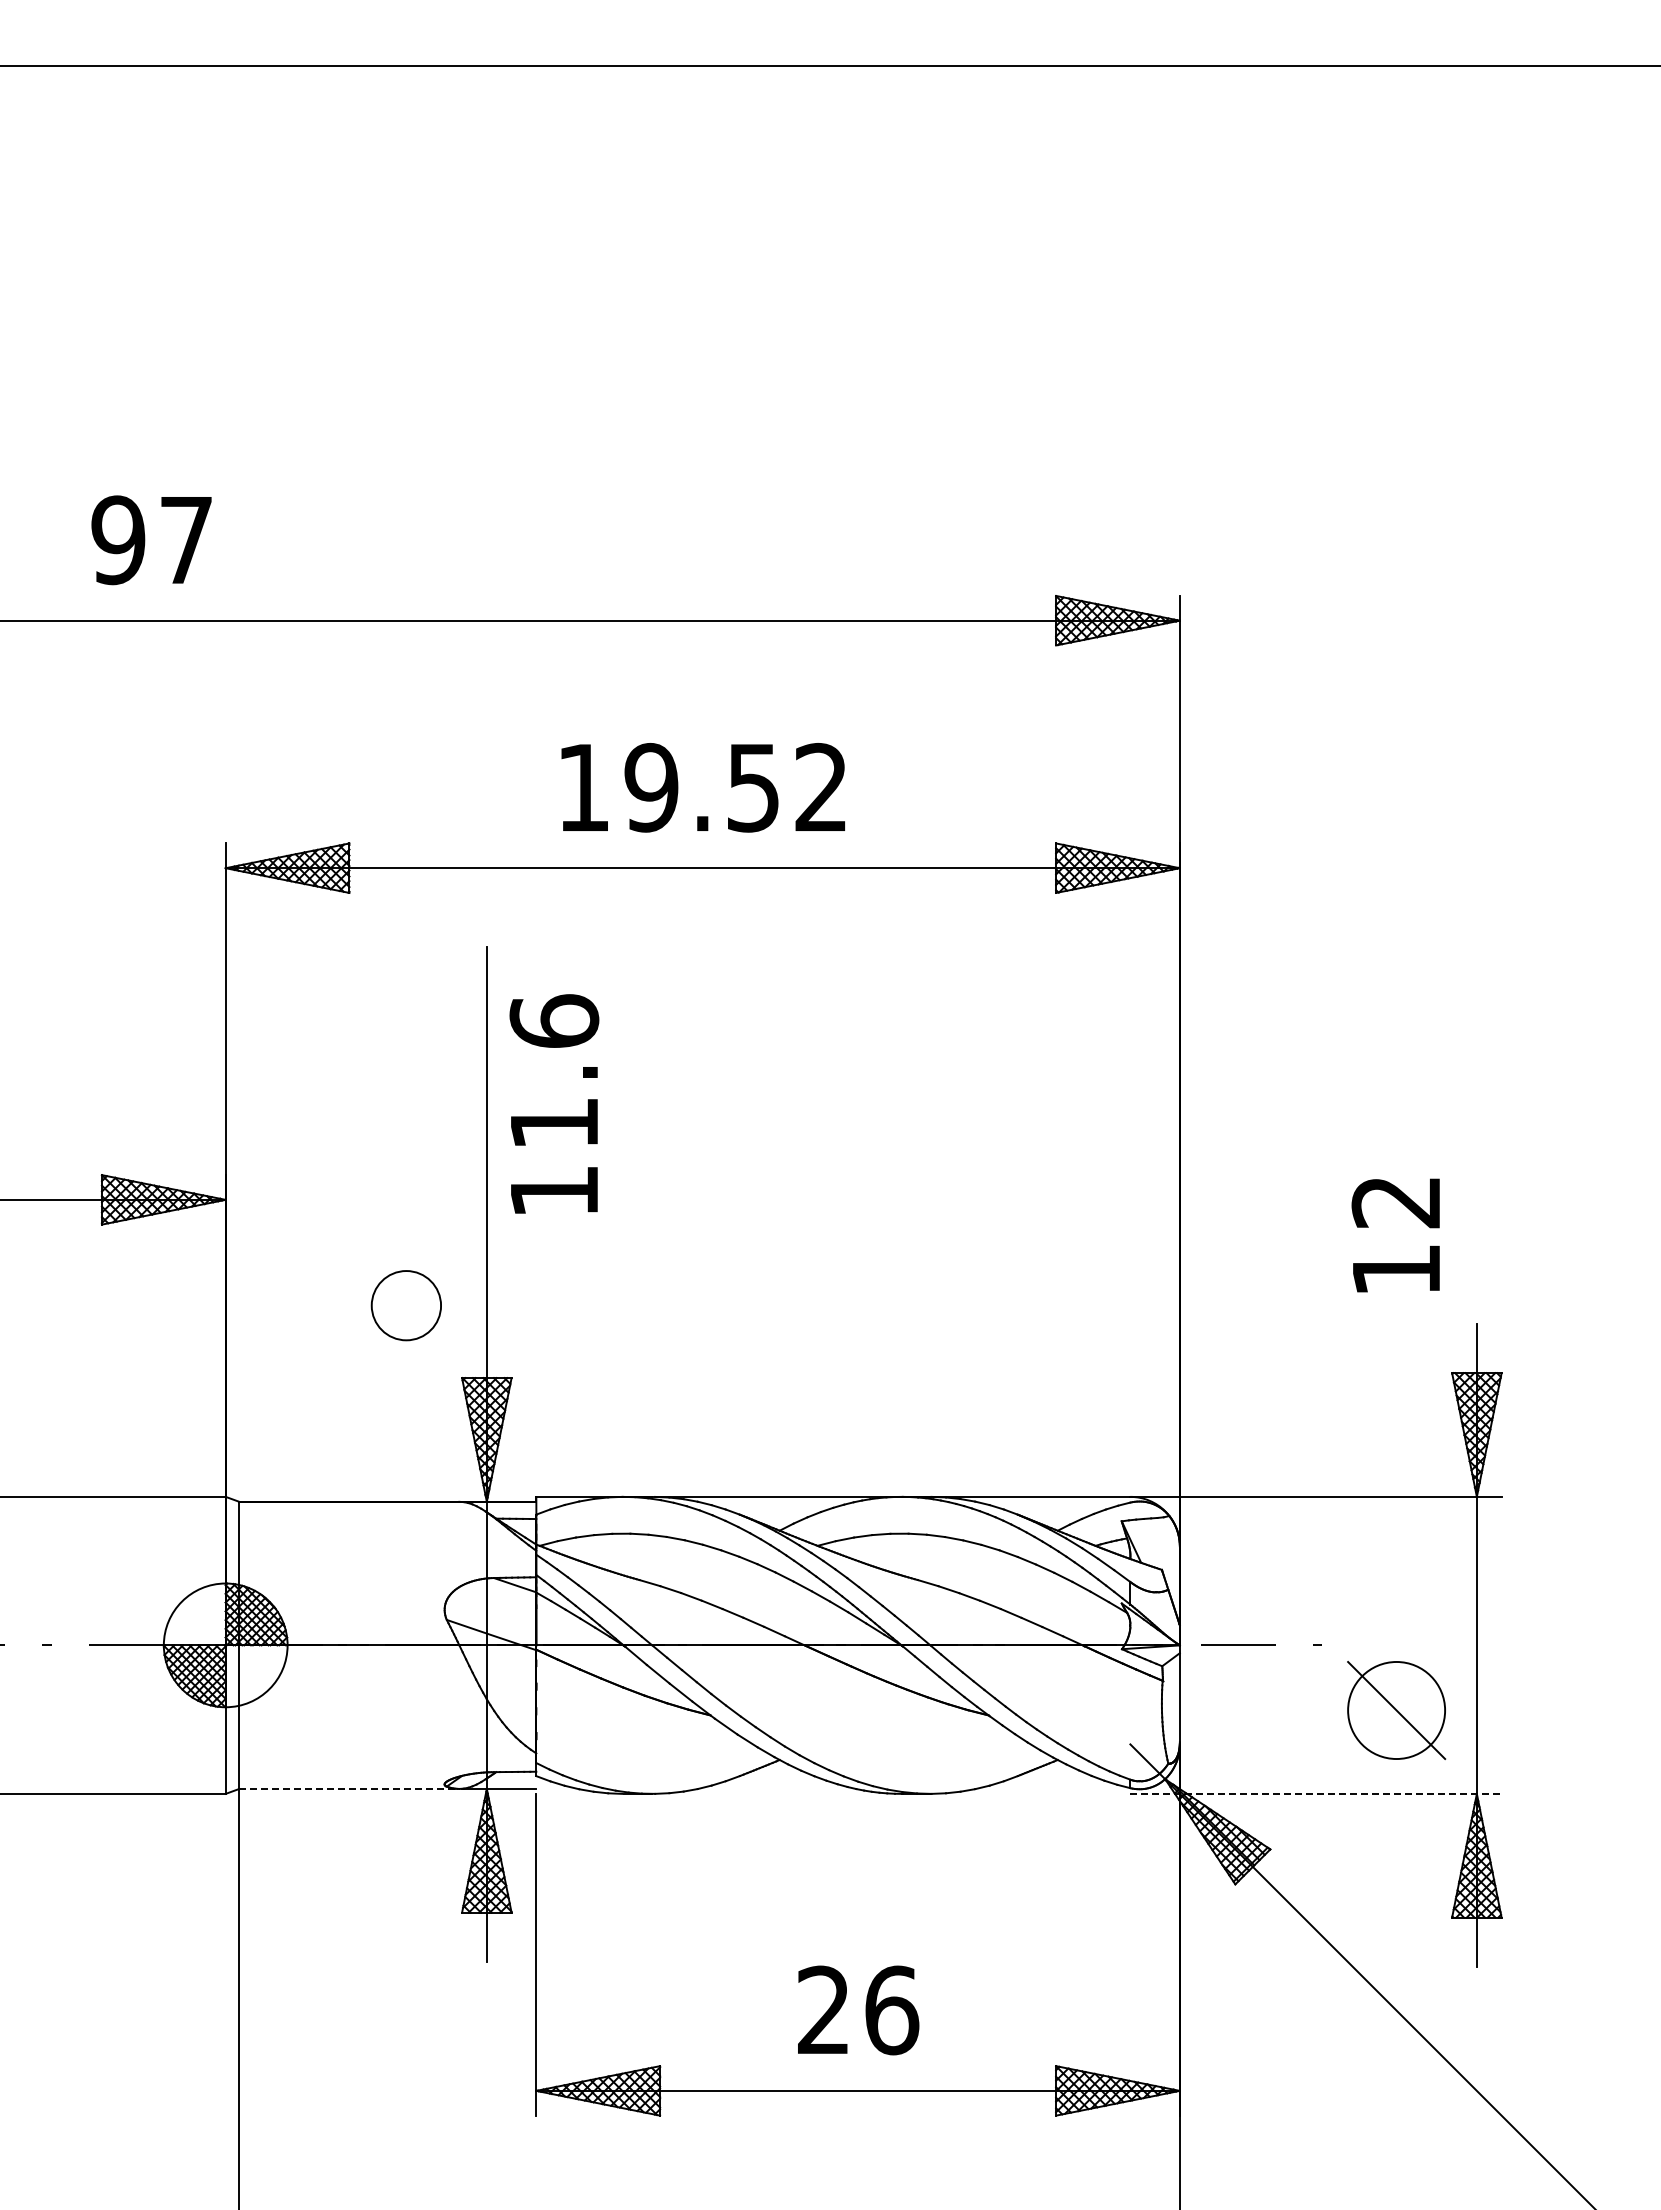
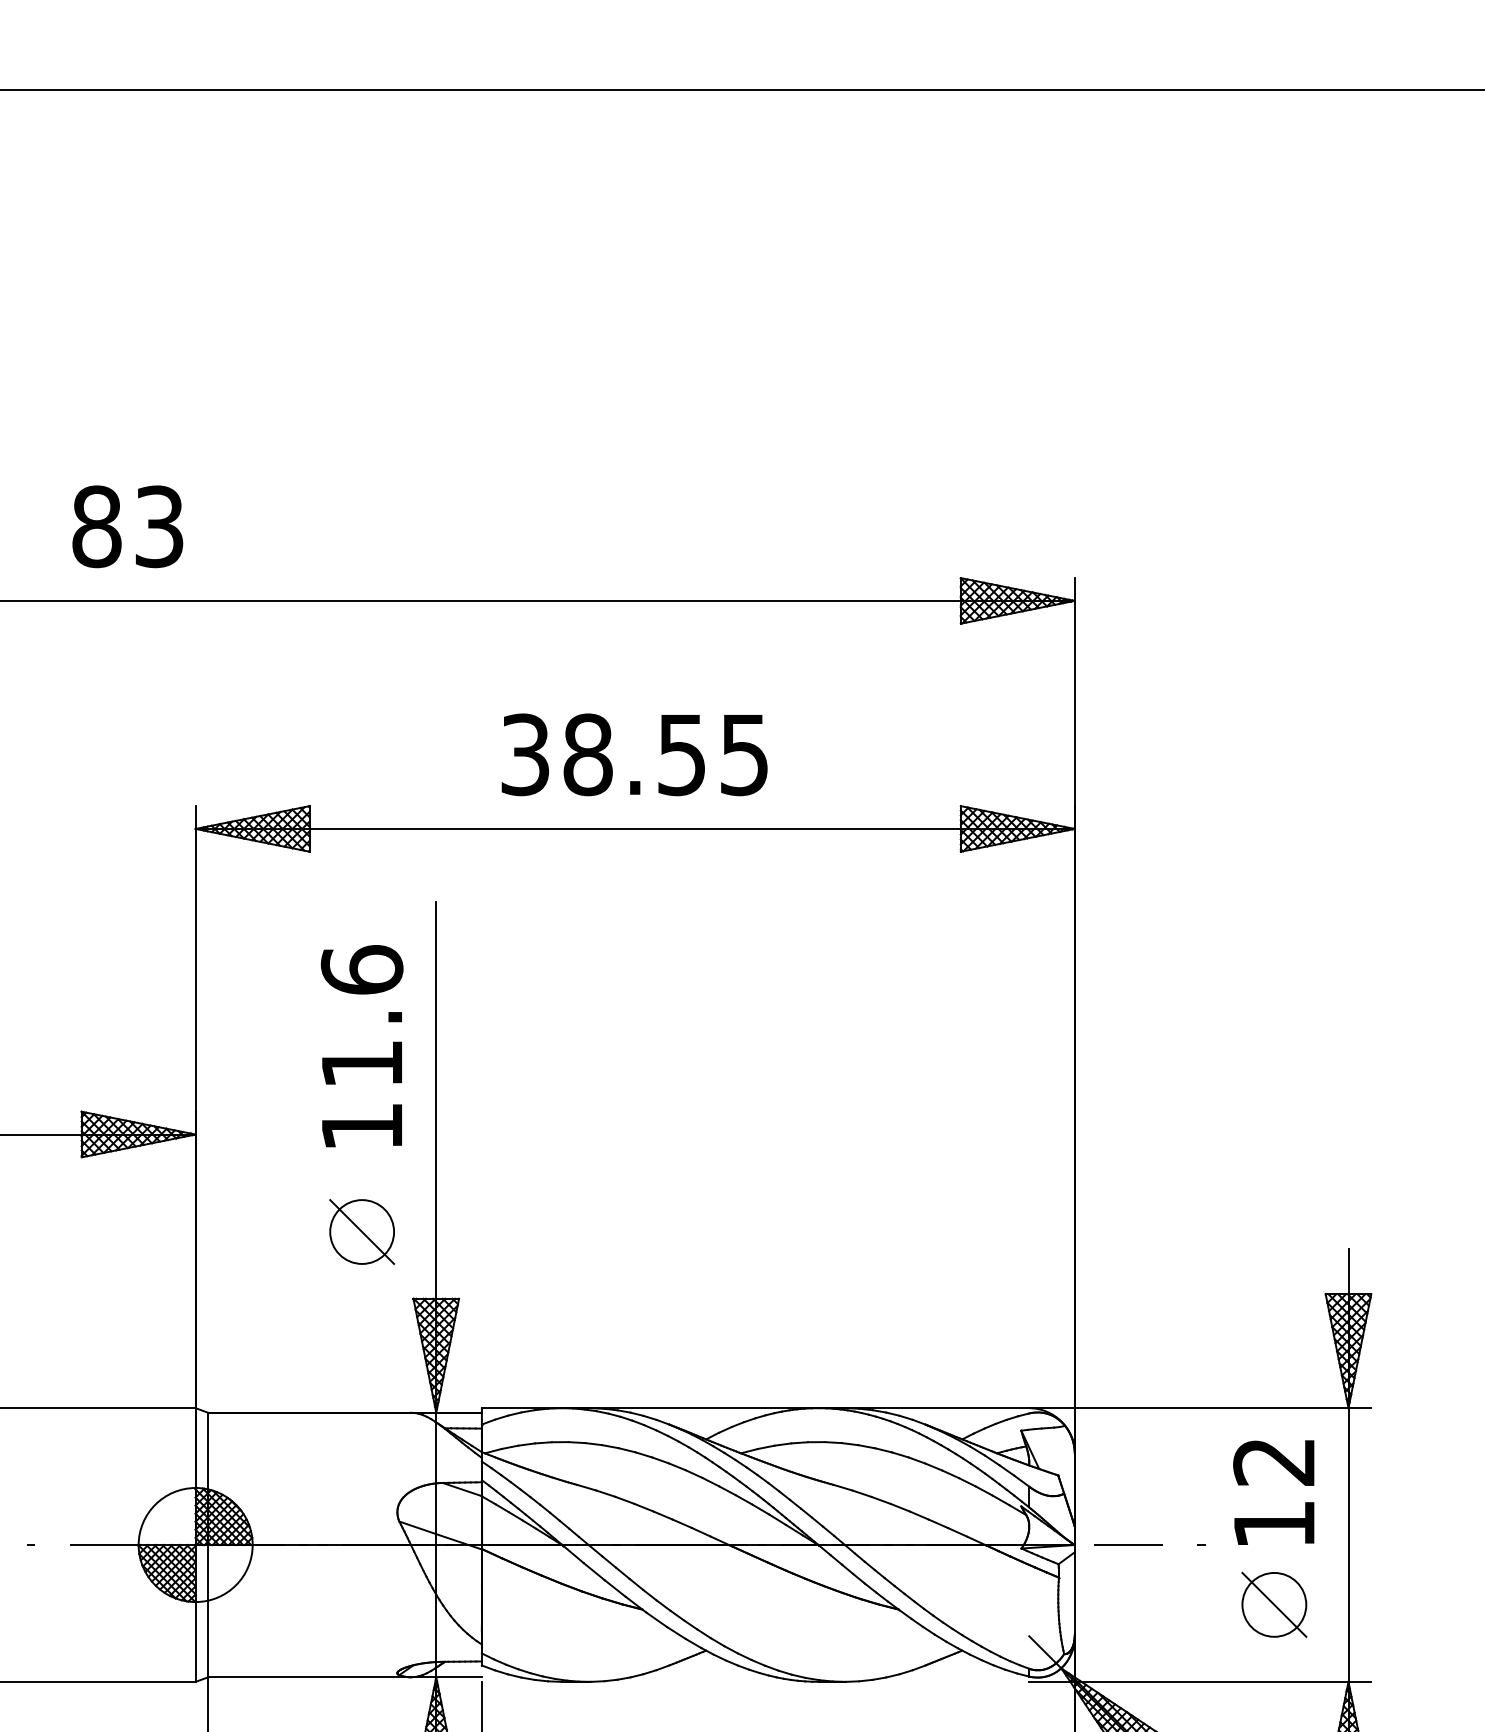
text: (151, 540) -> (127, 526), 97 -> 83
text: (702, 787) -> (634, 754), 19.52 -> 38.55
text: (554, 1103) -> (362, 1045), moved
text: (1395, 1235) -> (1273, 1492), moved
line: (406, 1305) -> (362, 1231), added
part: (1395, 1709) -> (1273, 1604), size x0.71
line: (349, 1788) -> (309, 1676), dashed -> solid
line: (1316, 1793) -> (1200, 1681), dashed -> solid

